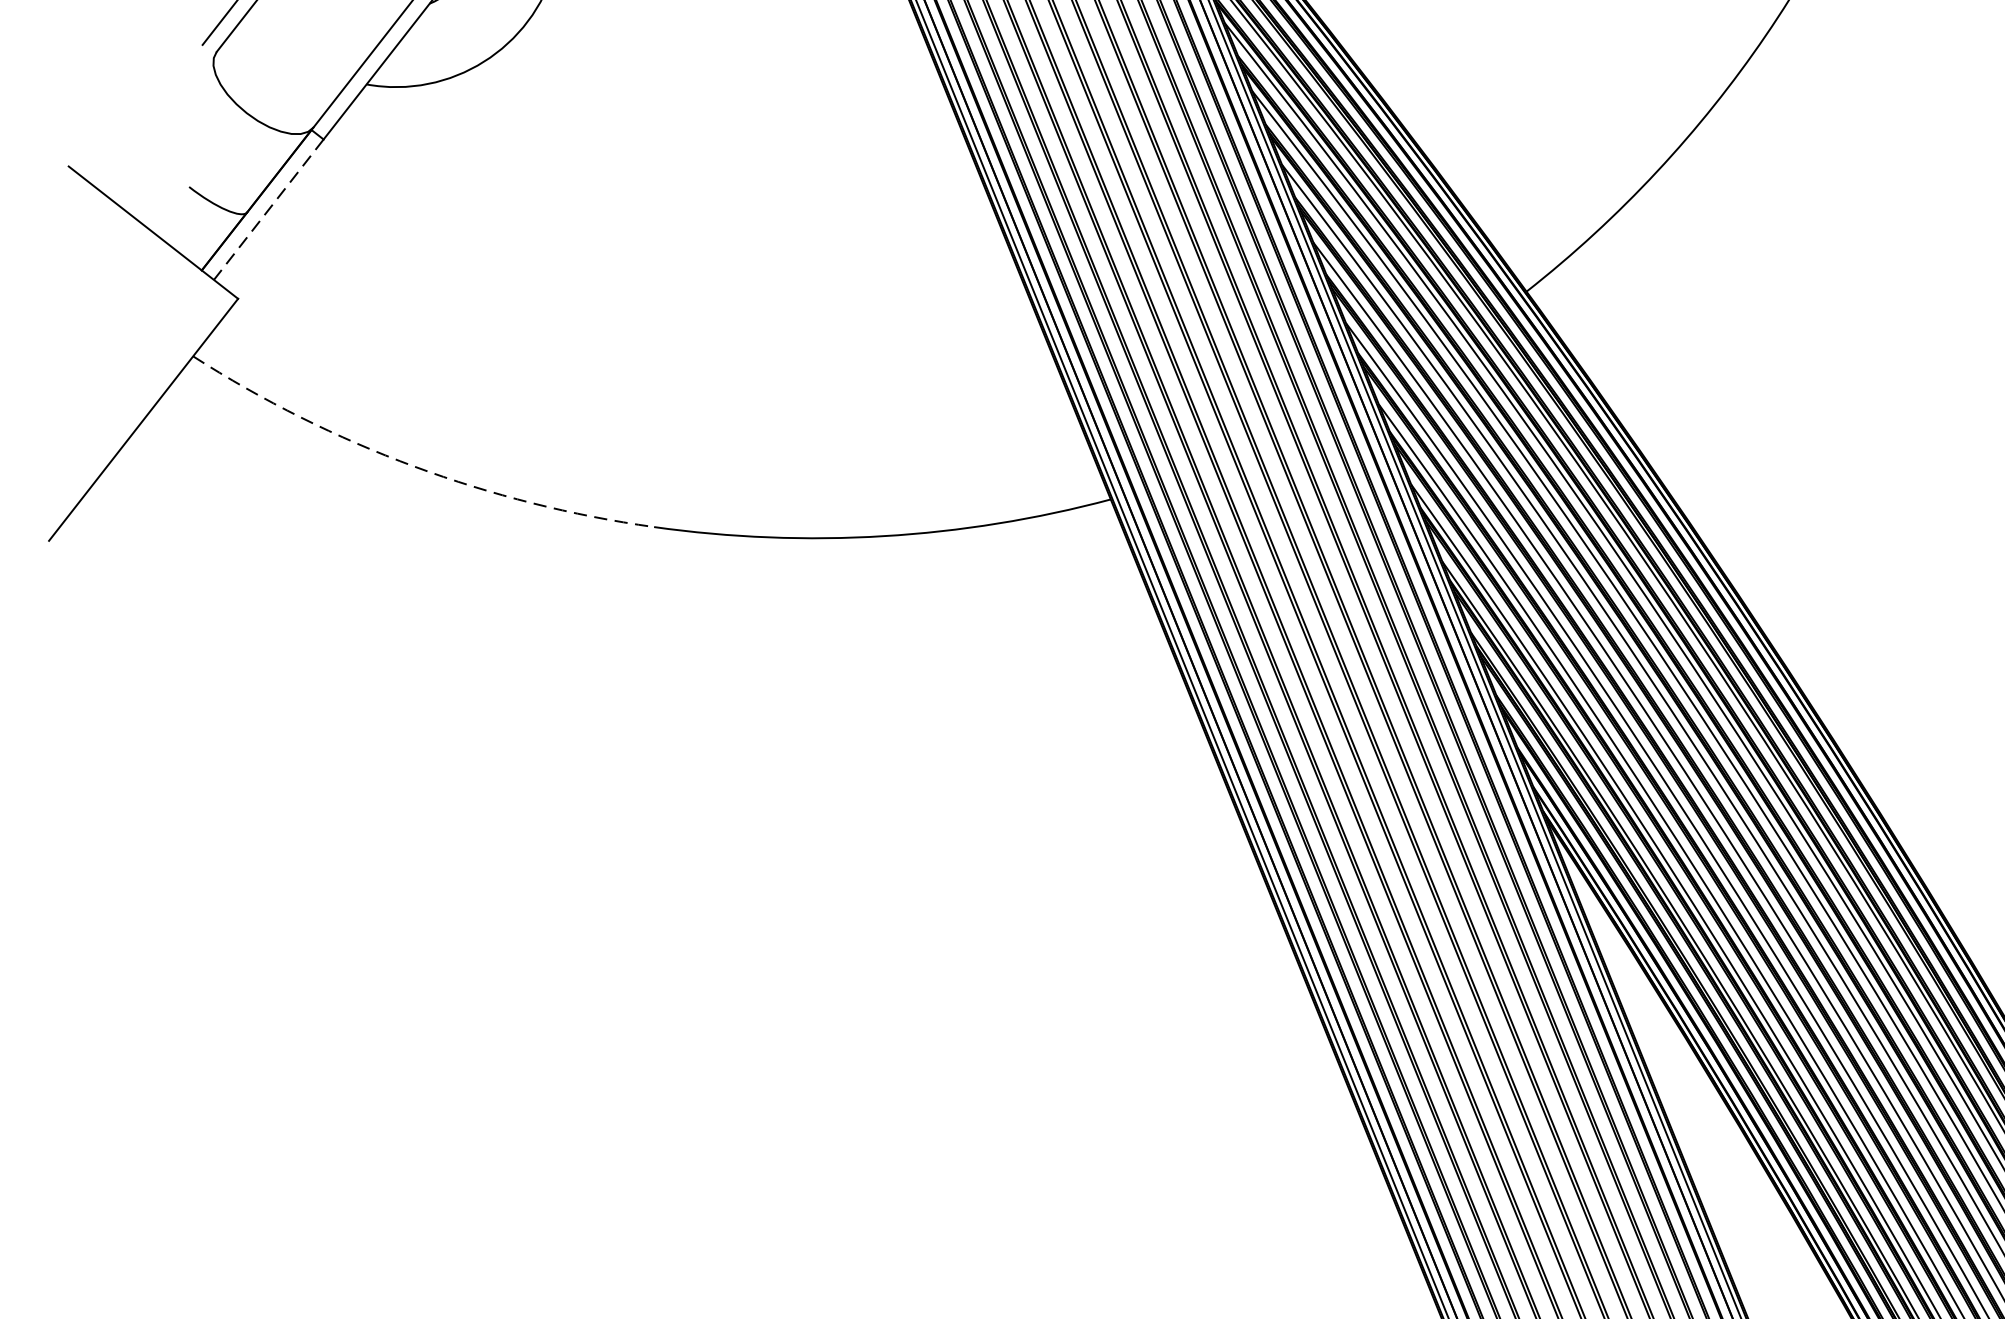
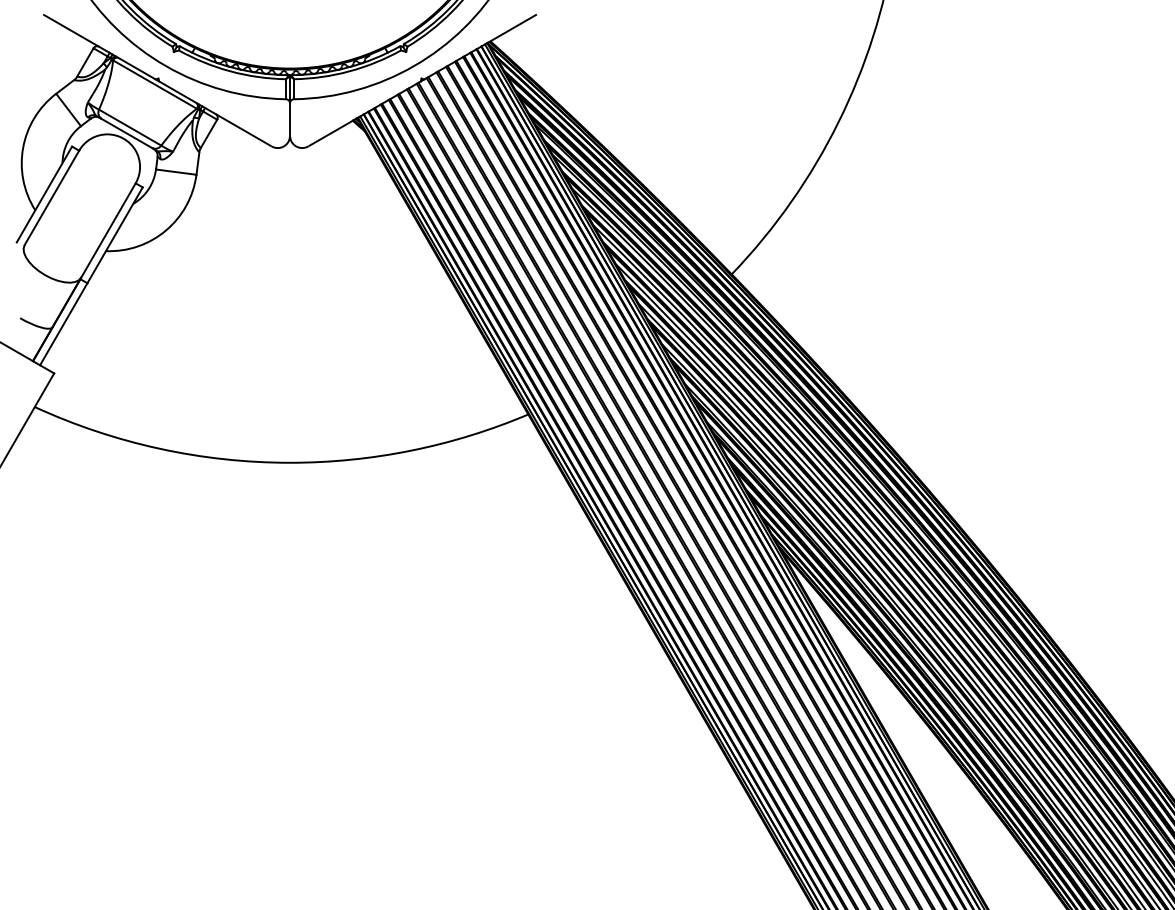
line: (268, 210) -> (63, 324), dashed -> solid
arc: (414, 466) -> (159, 448), dashed -> solid

